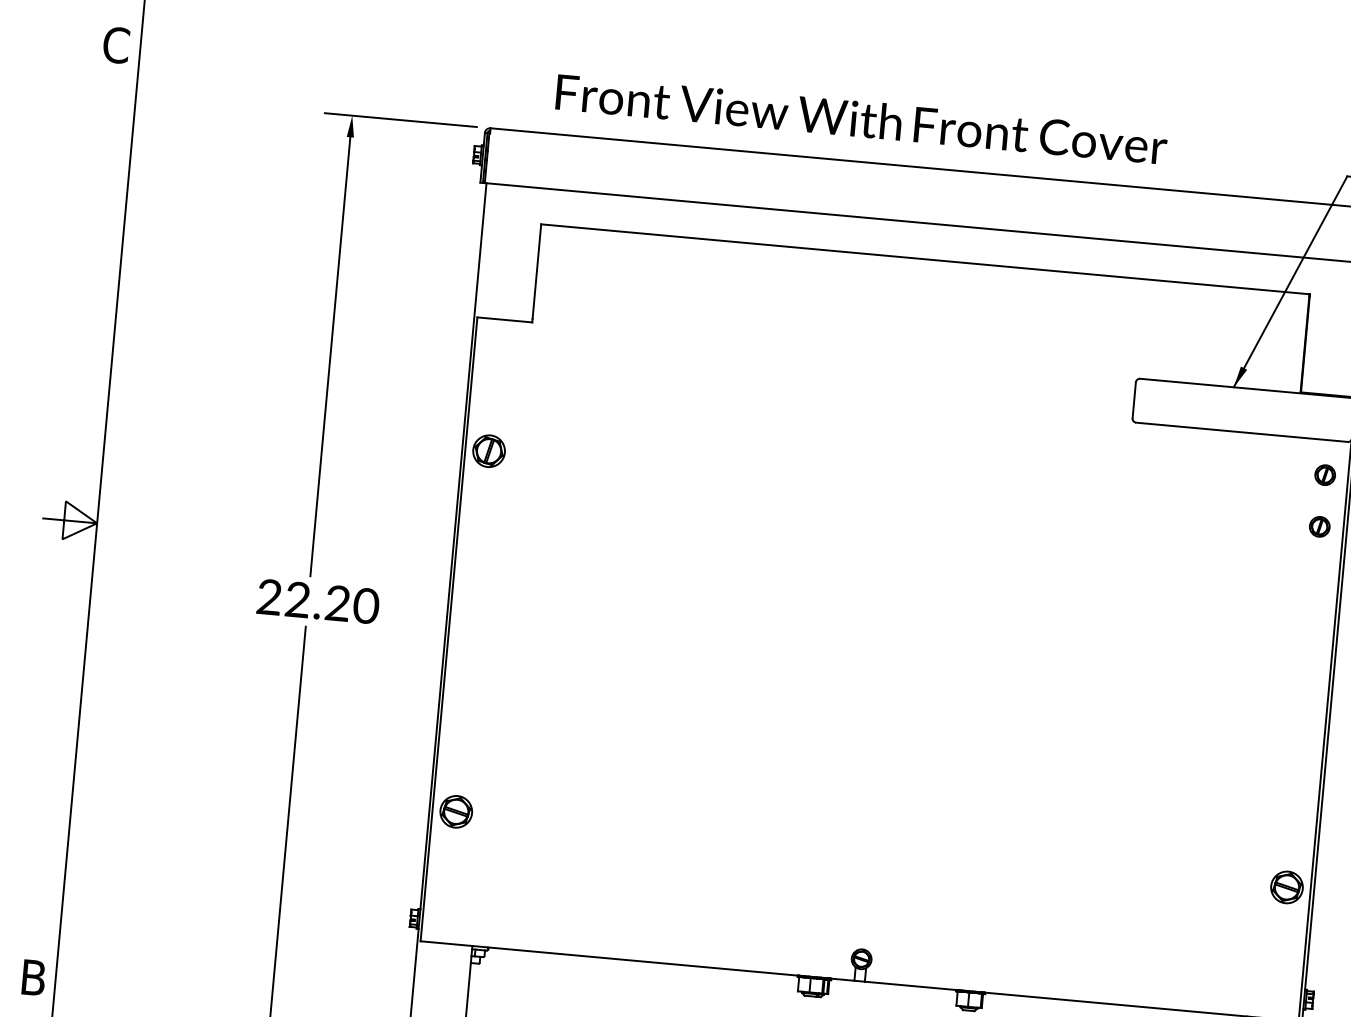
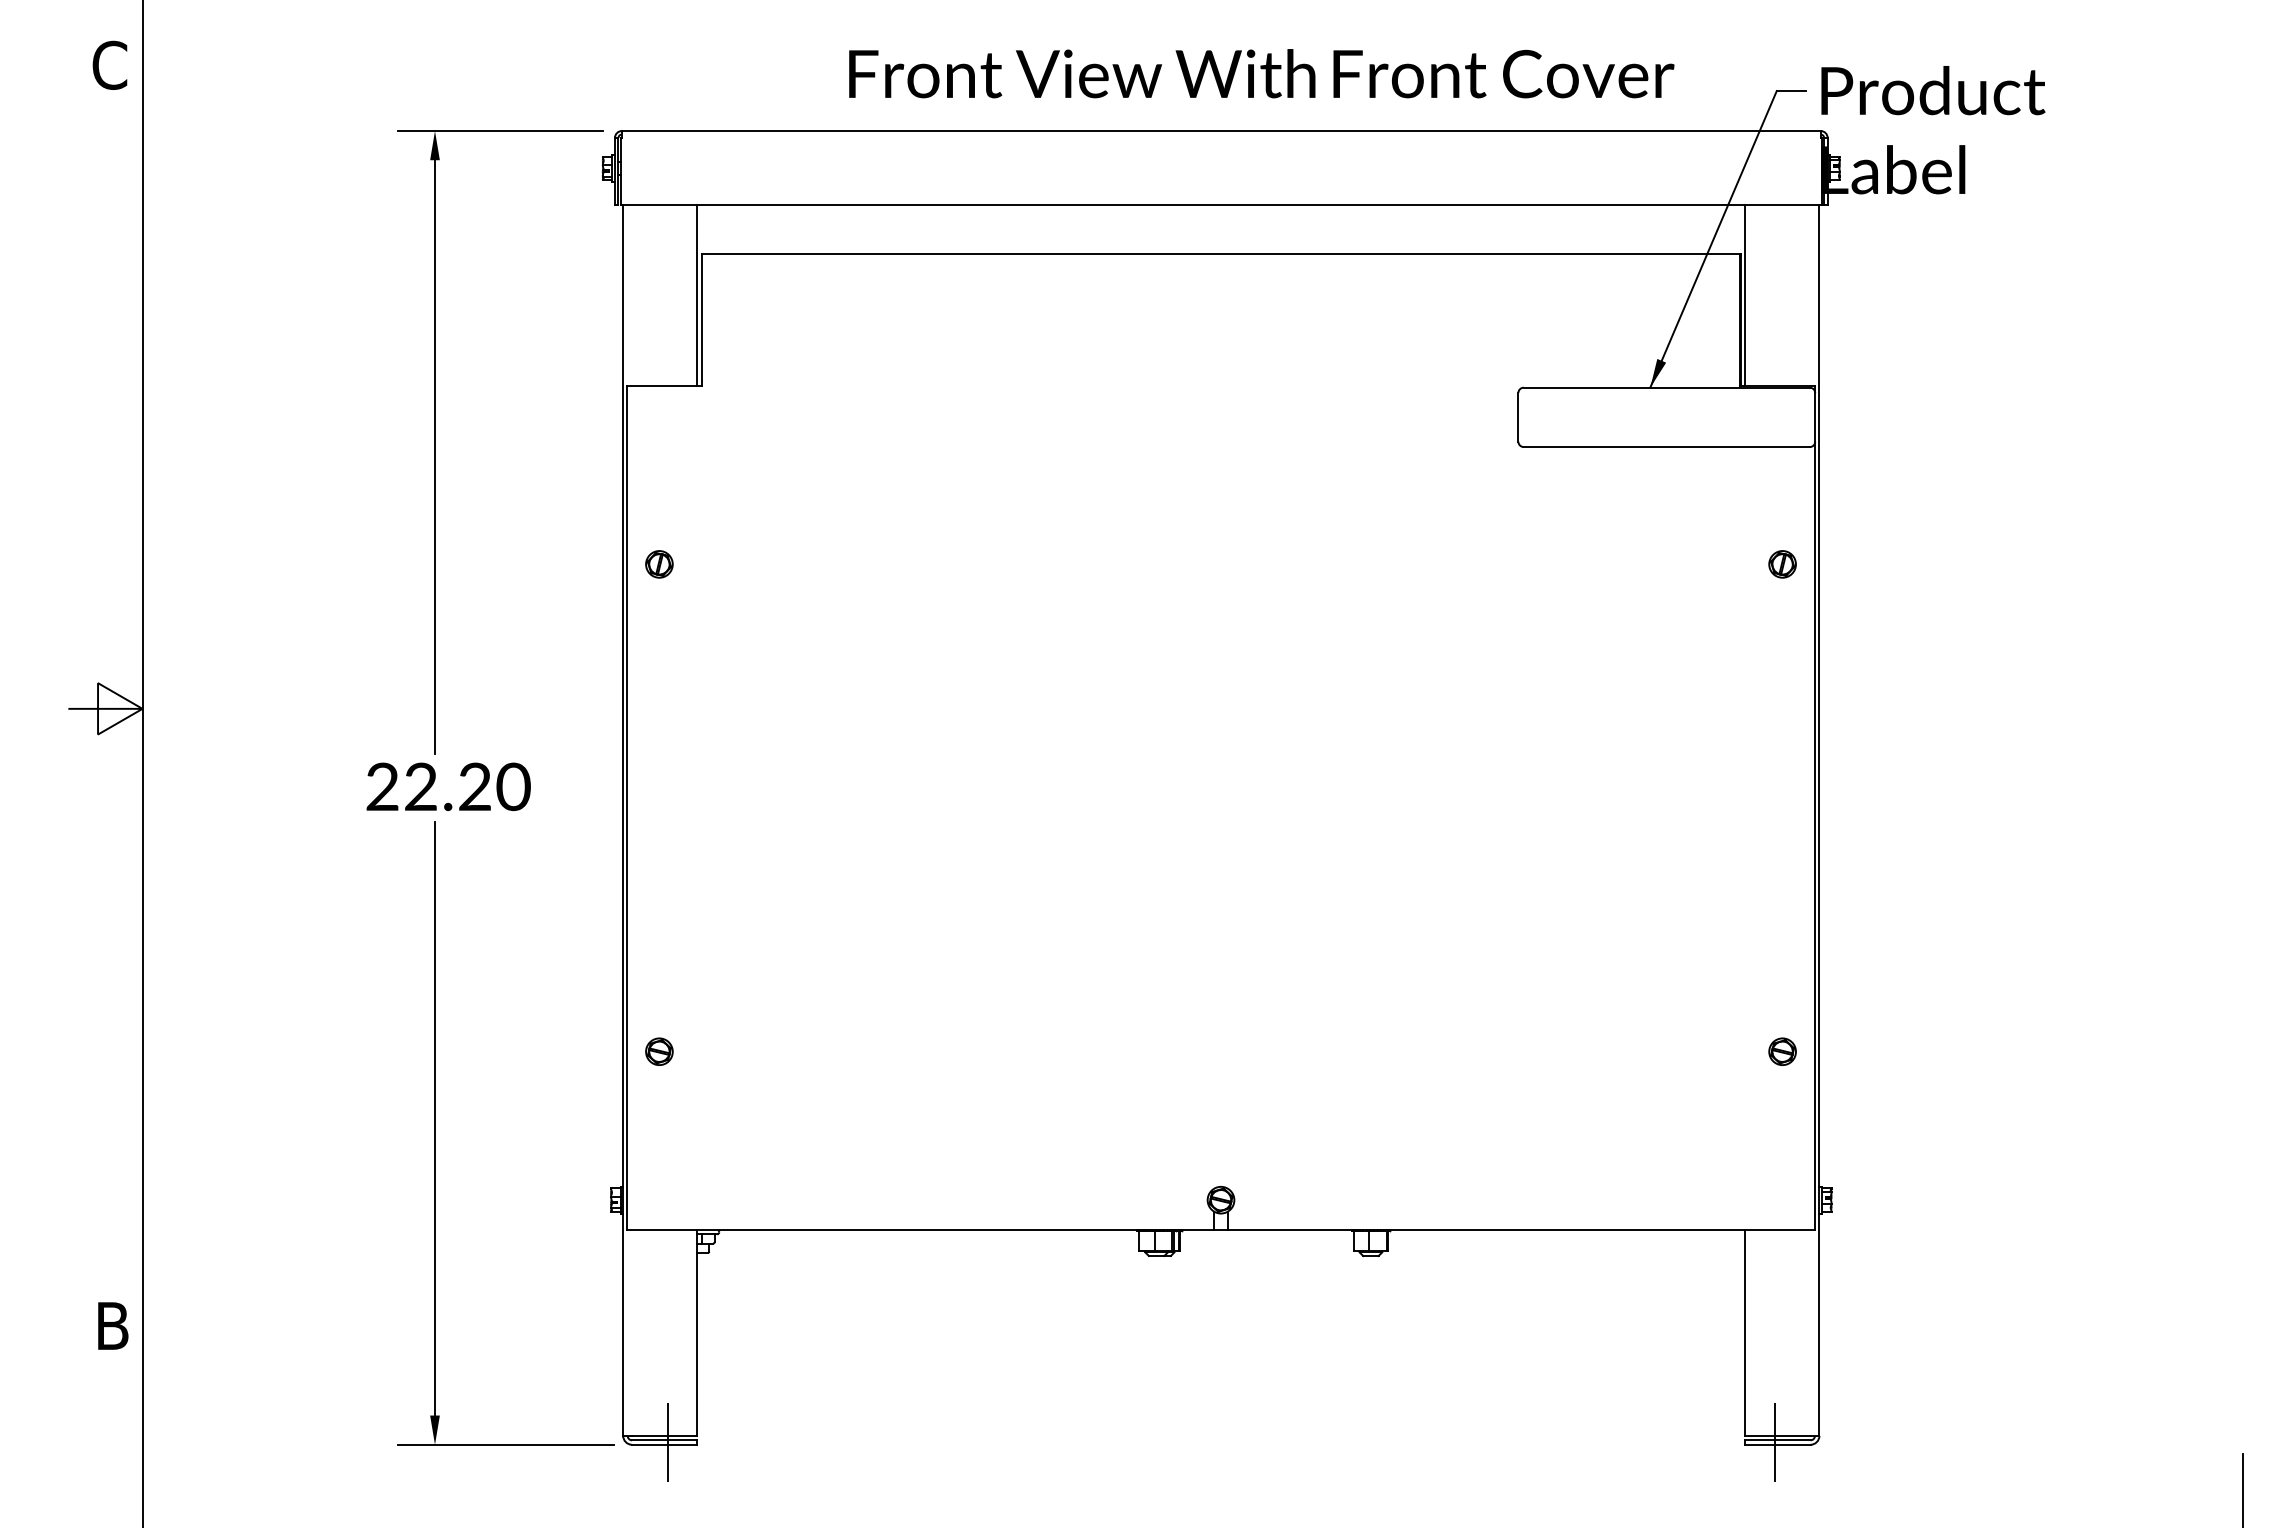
text: (861, 119) -> (1261, 73), moved
line: (535, 254) -> (697, 295), added
line: (1310, 325) -> (1745, 295), added
part: (489, 451) -> (659, 564), size x0.62
part: (1325, 475) -> (1783, 494), removed
part: (456, 811) -> (659, 1051), size x0.62
part: (1286, 887) -> (1782, 1051), size x0.62

